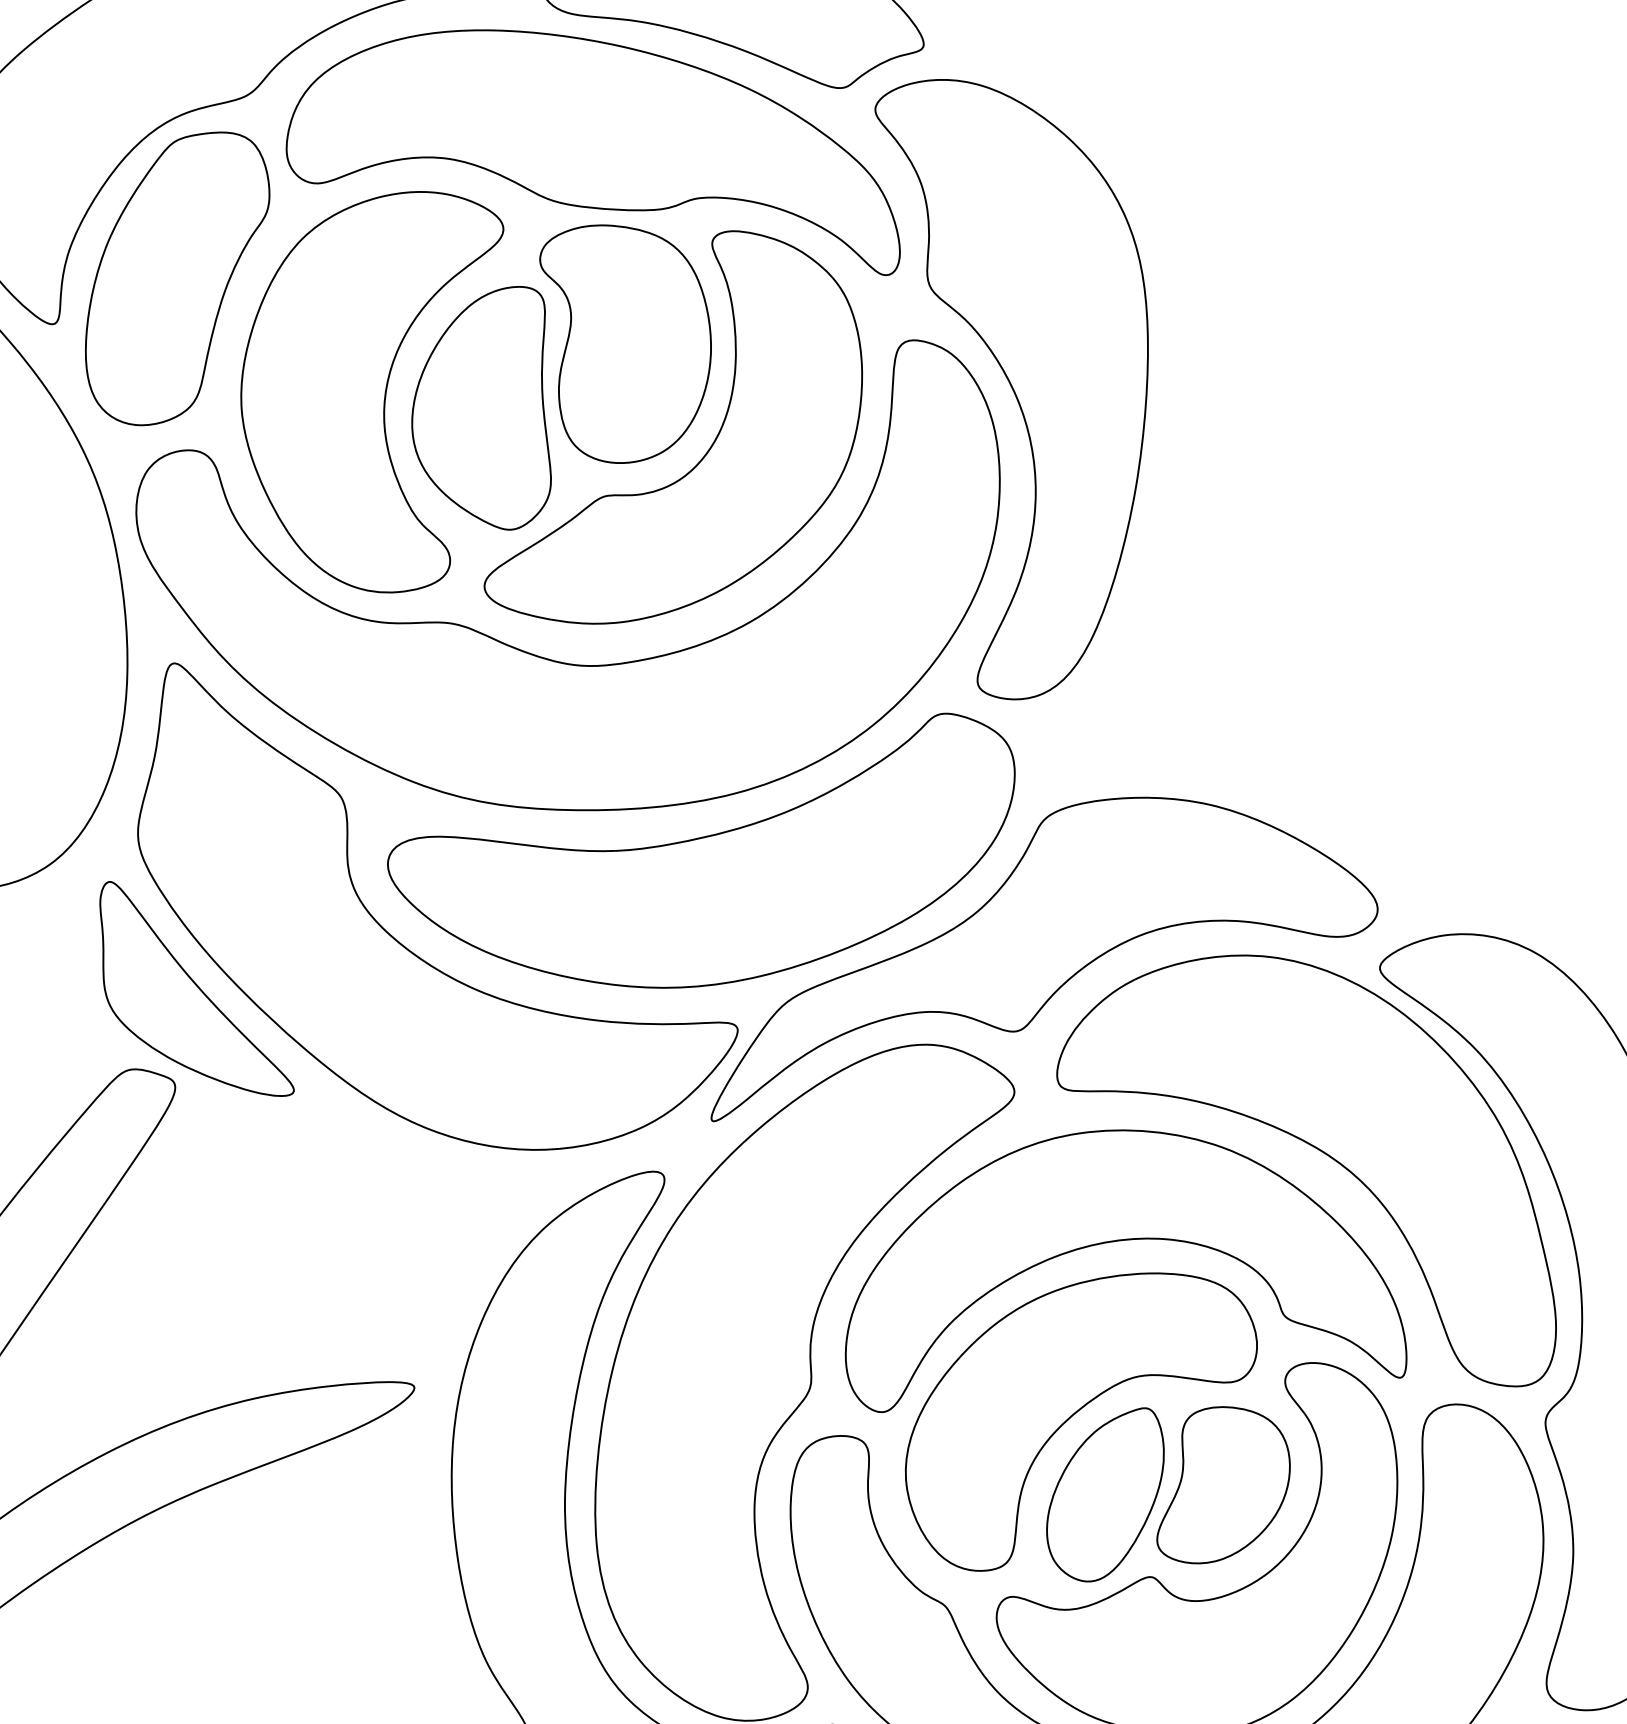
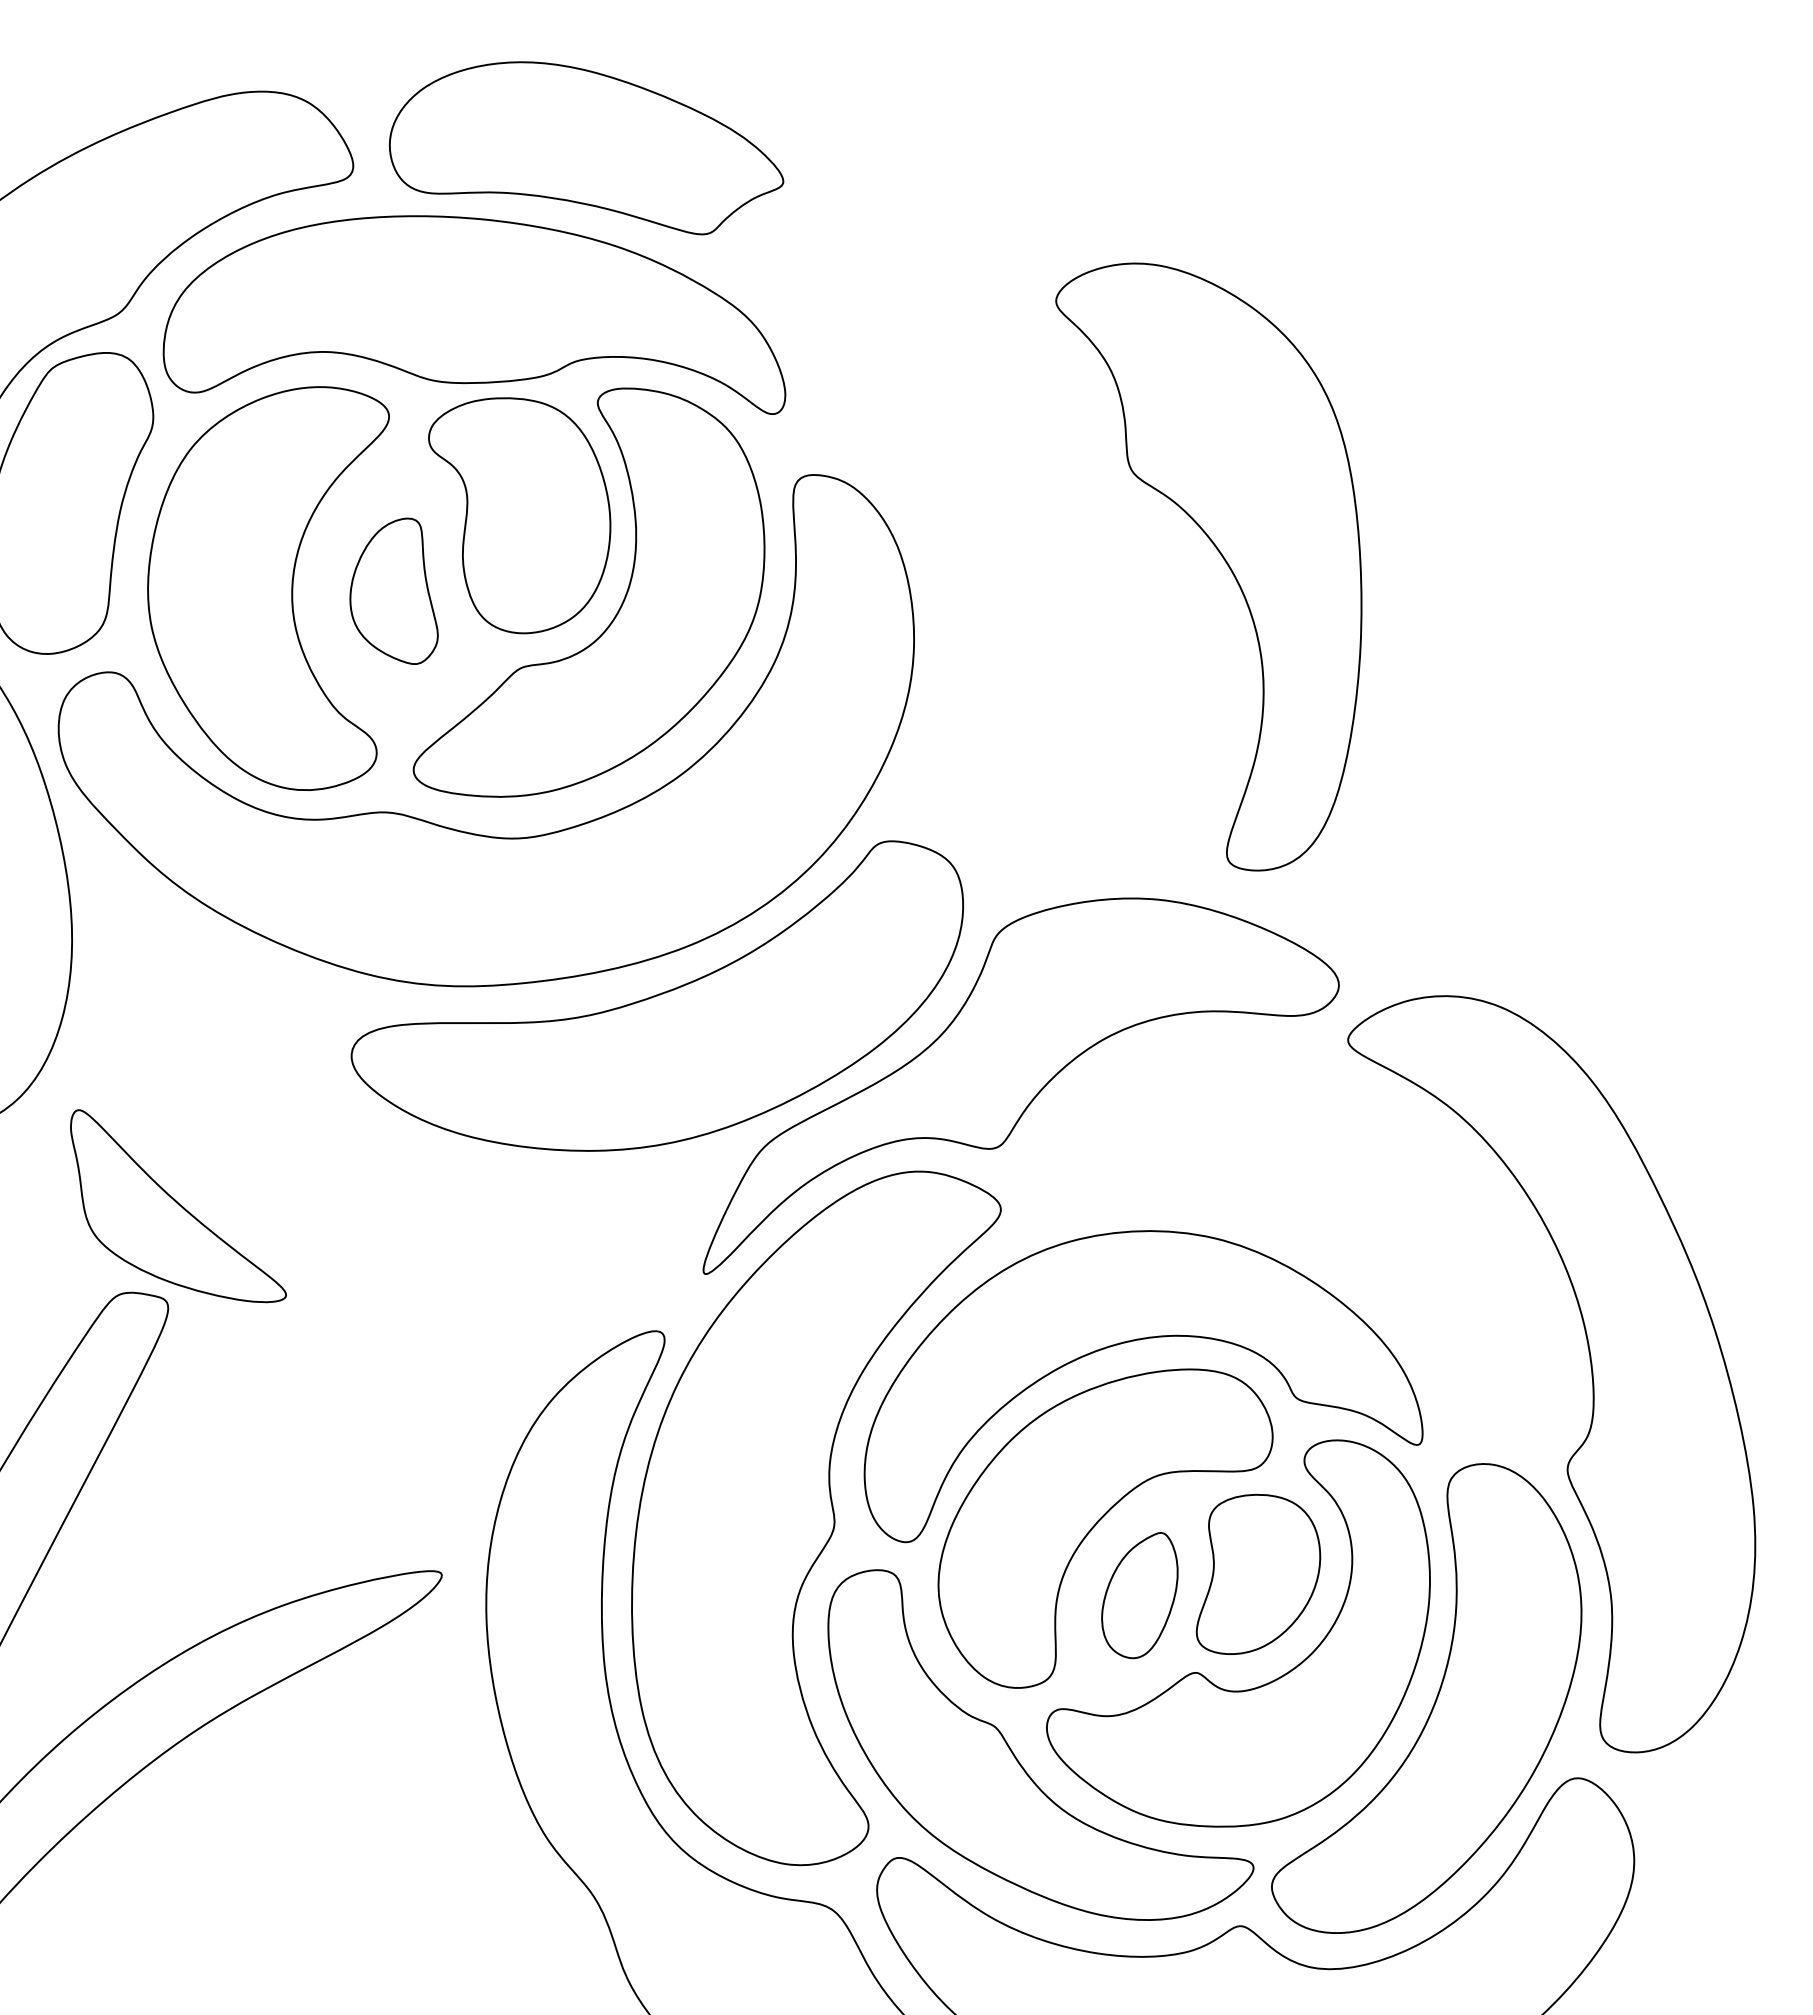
part: (1008, 382) -> (1221, 556), moved
part: (486, 405) -> (393, 591), size x0.6
part: (414, 952) -> (388, 1143), removed
part: (1318, 1150) -> (1309, 1229), removed
part: (1105, 1493) -> (1139, 1595), size x0.7

